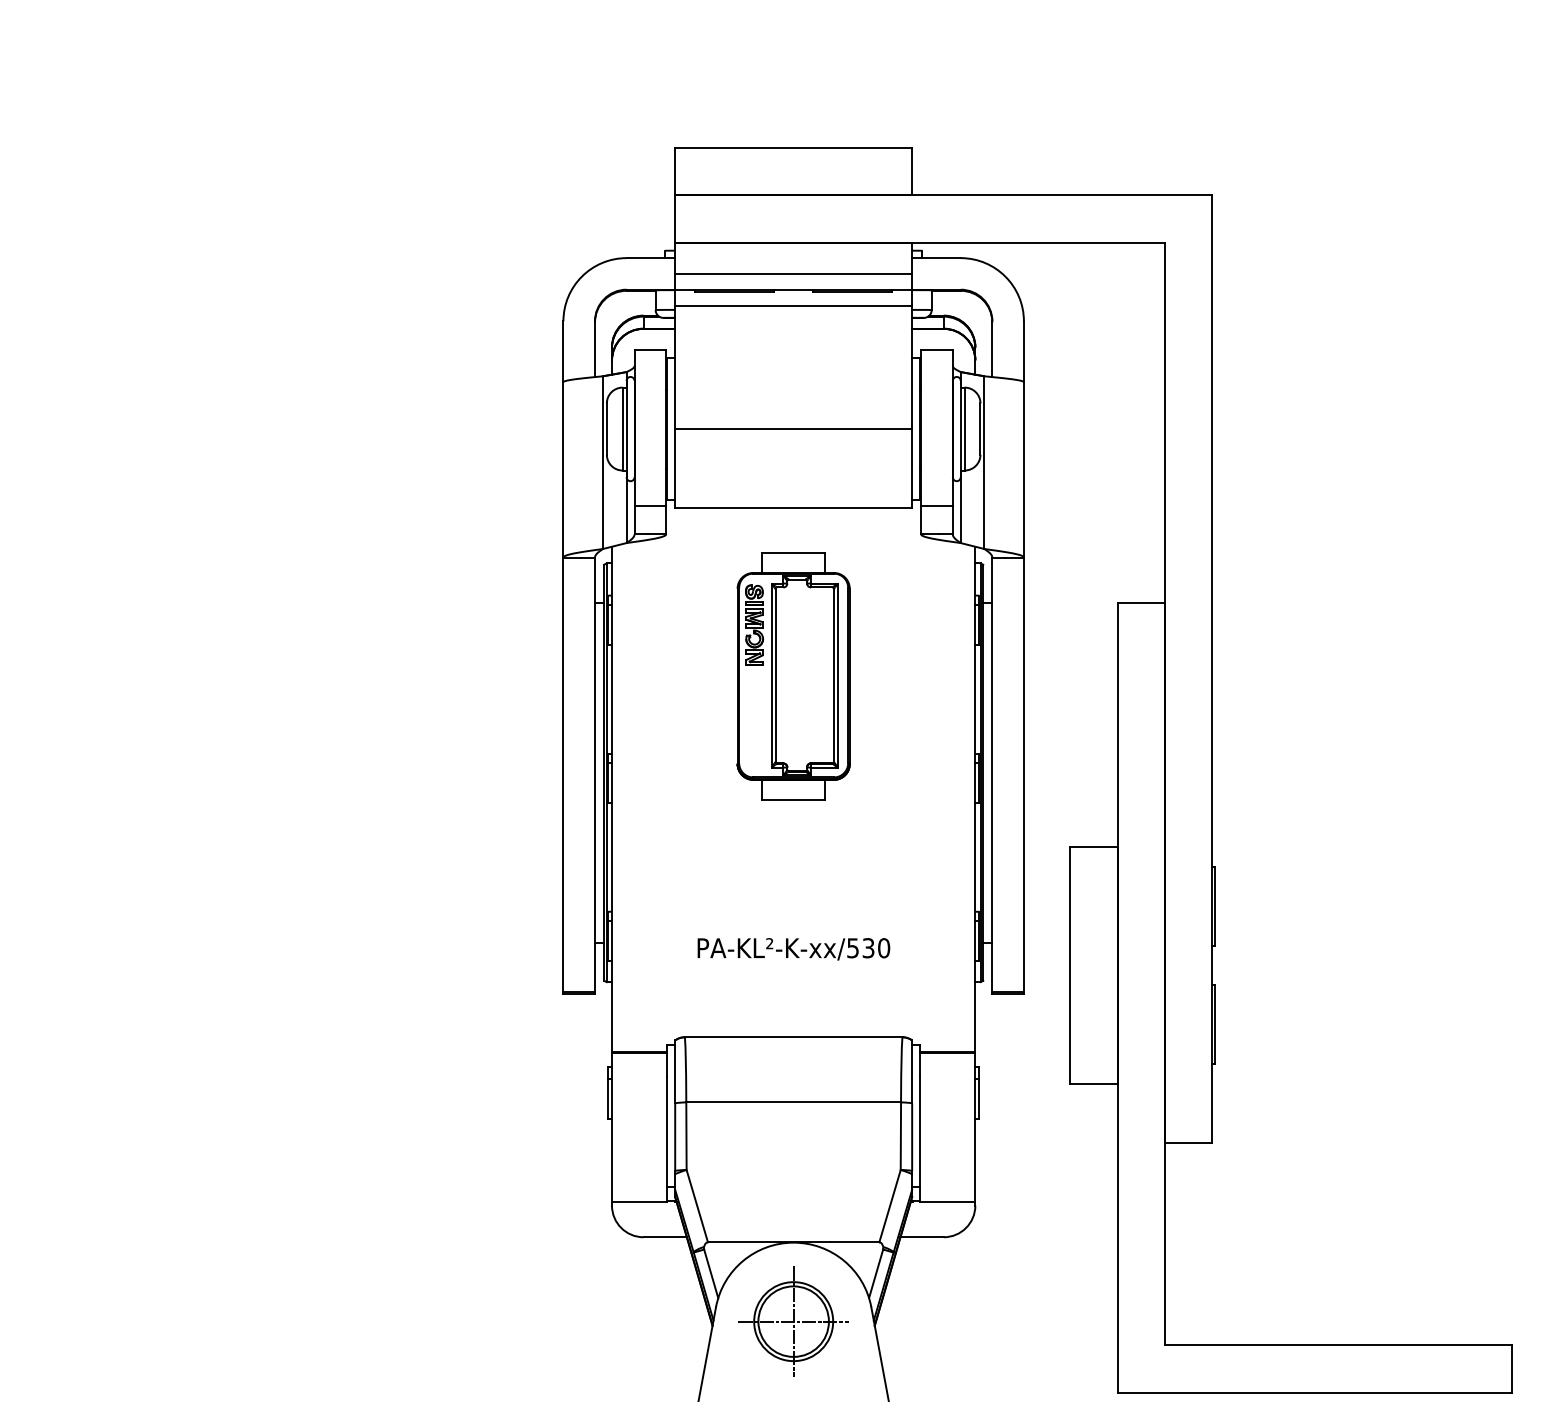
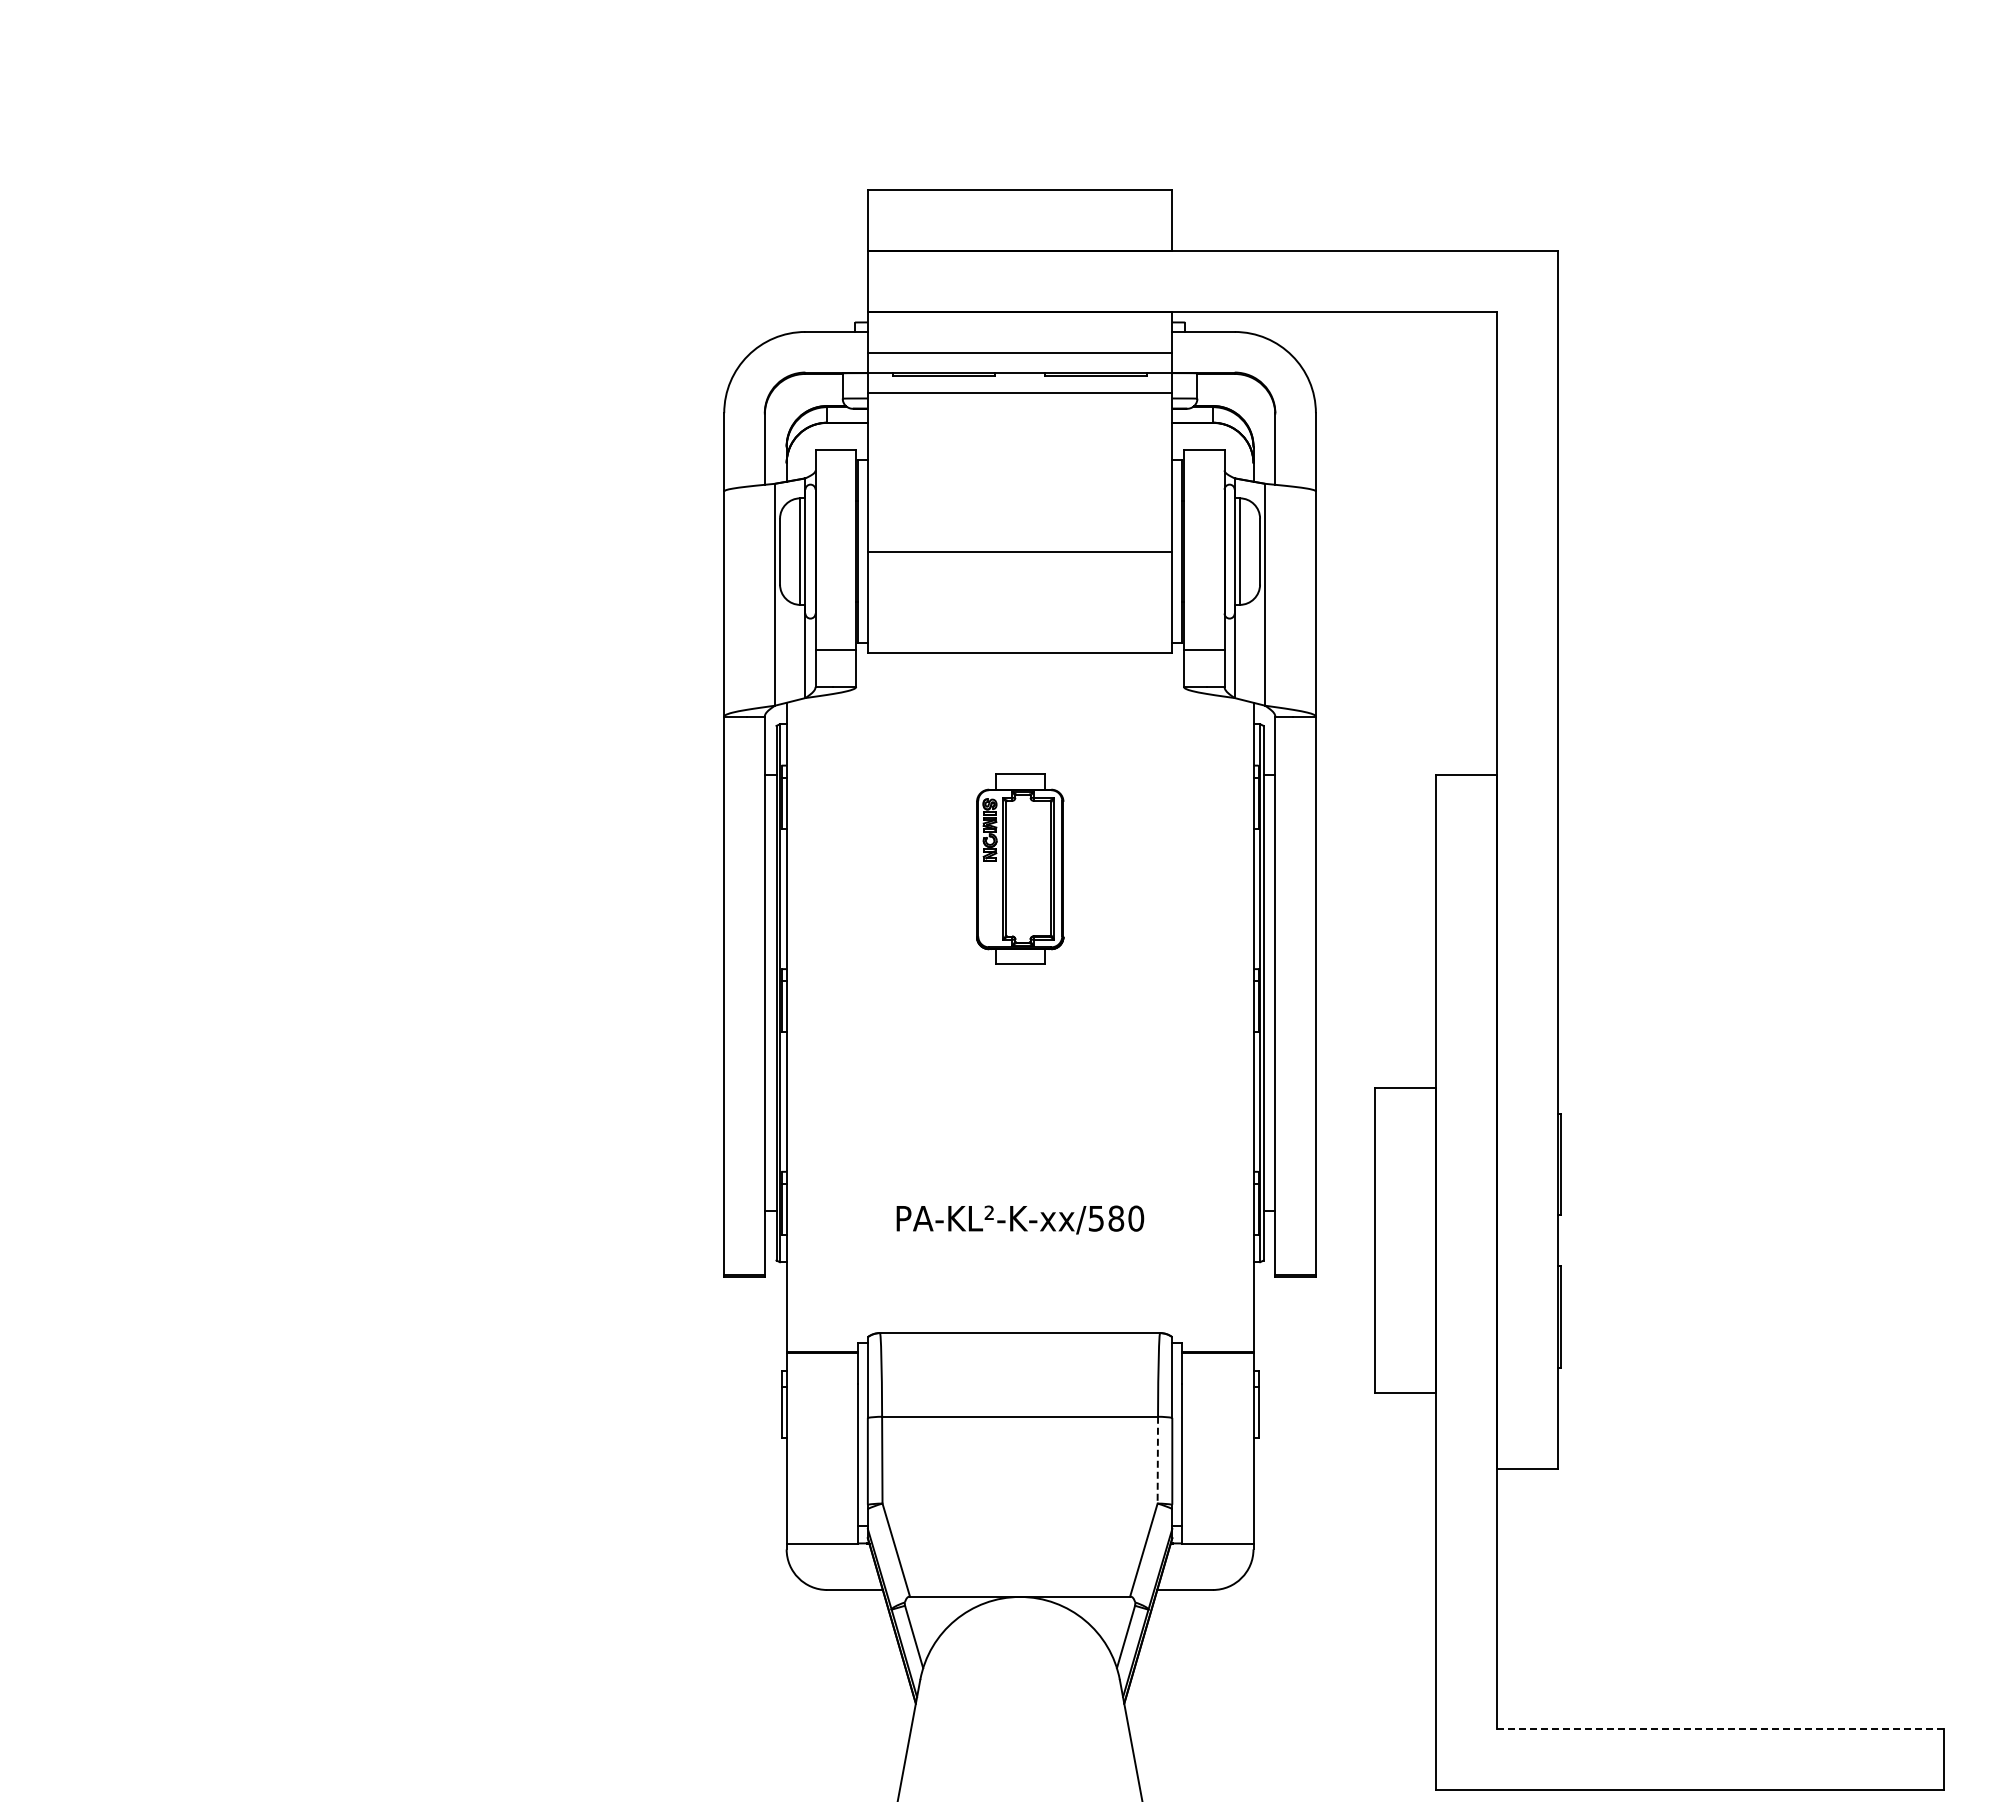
part: (794, 676) -> (1020, 869), size x0.6
text: (868, 948) -> (1116, 1218), PA-KL²-K-xx/530 -> PA-KL²-K-xx/580
line: (900, 1136) -> (1157, 1460), solid -> dashed
part: (793, 1320) -> (1019, 1697), removed
line: (1338, 1345) -> (1720, 1728), solid -> dashed

